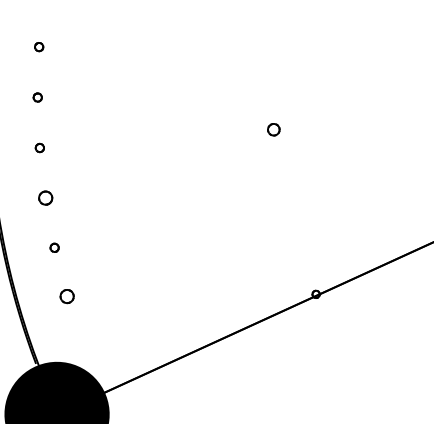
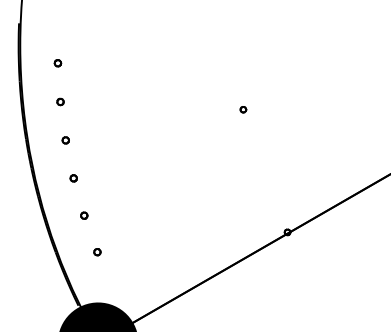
part: (274, 129) -> (243, 109), size x0.62
part: (45, 198) -> (73, 178), size x0.62
part: (67, 297) -> (97, 252), size x0.62

